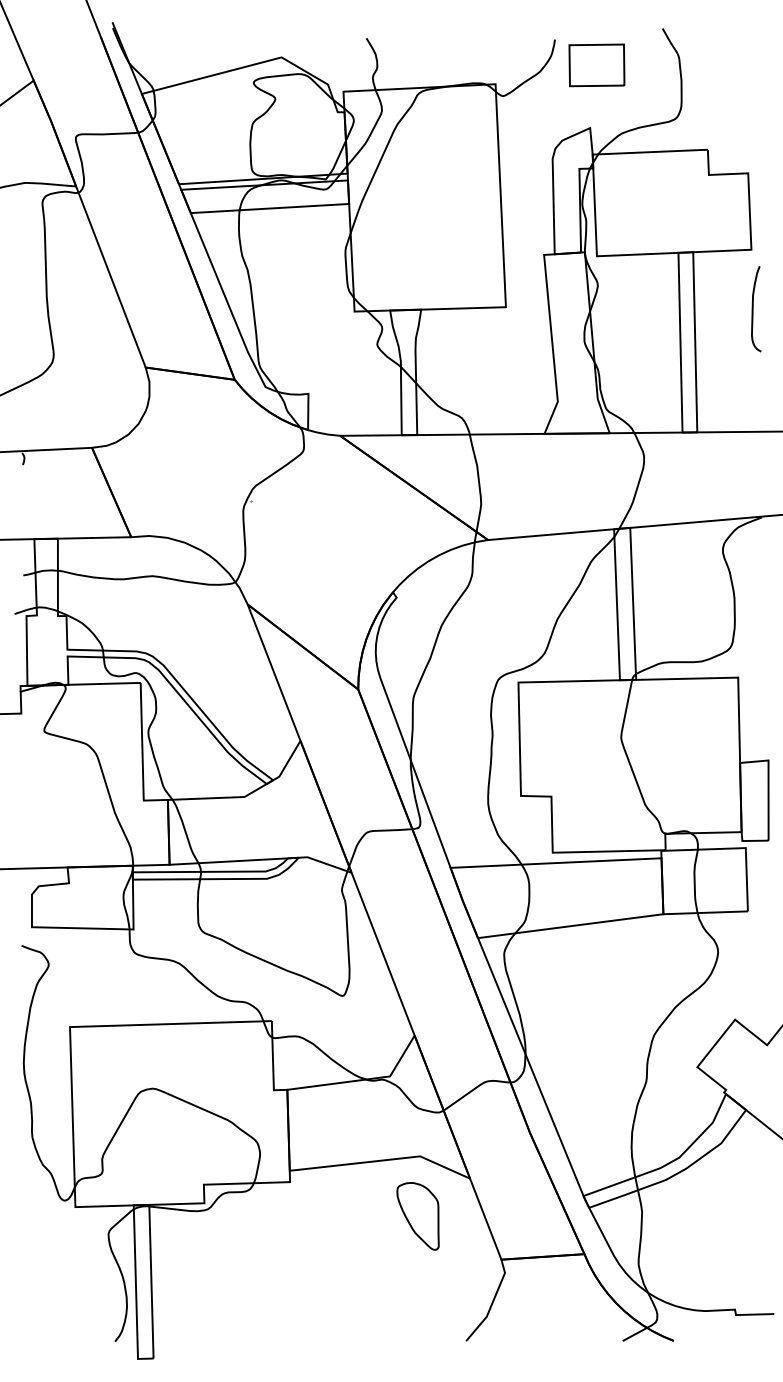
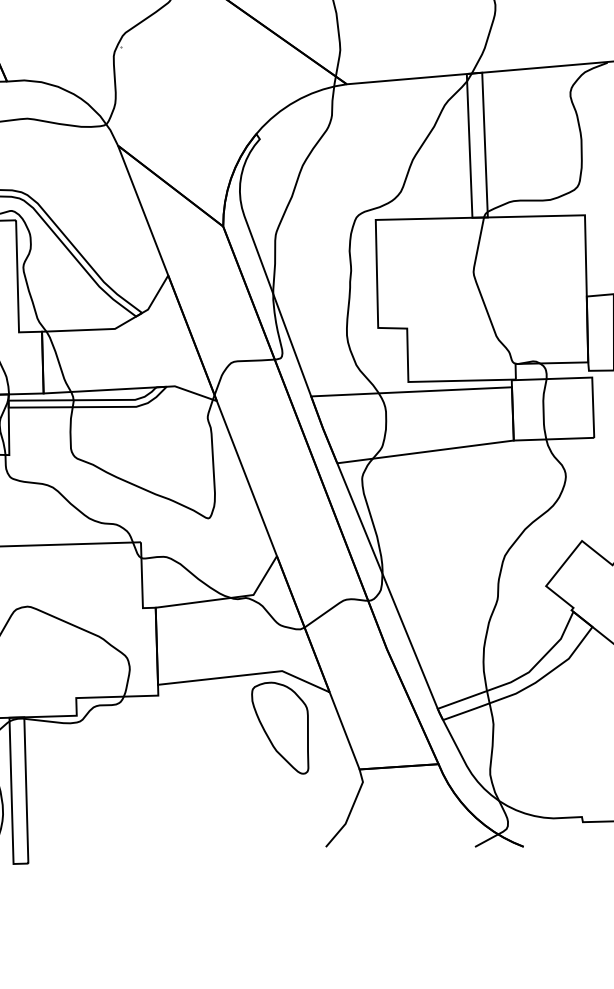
part: (417, 1216) -> (279, 728), size x1.43

